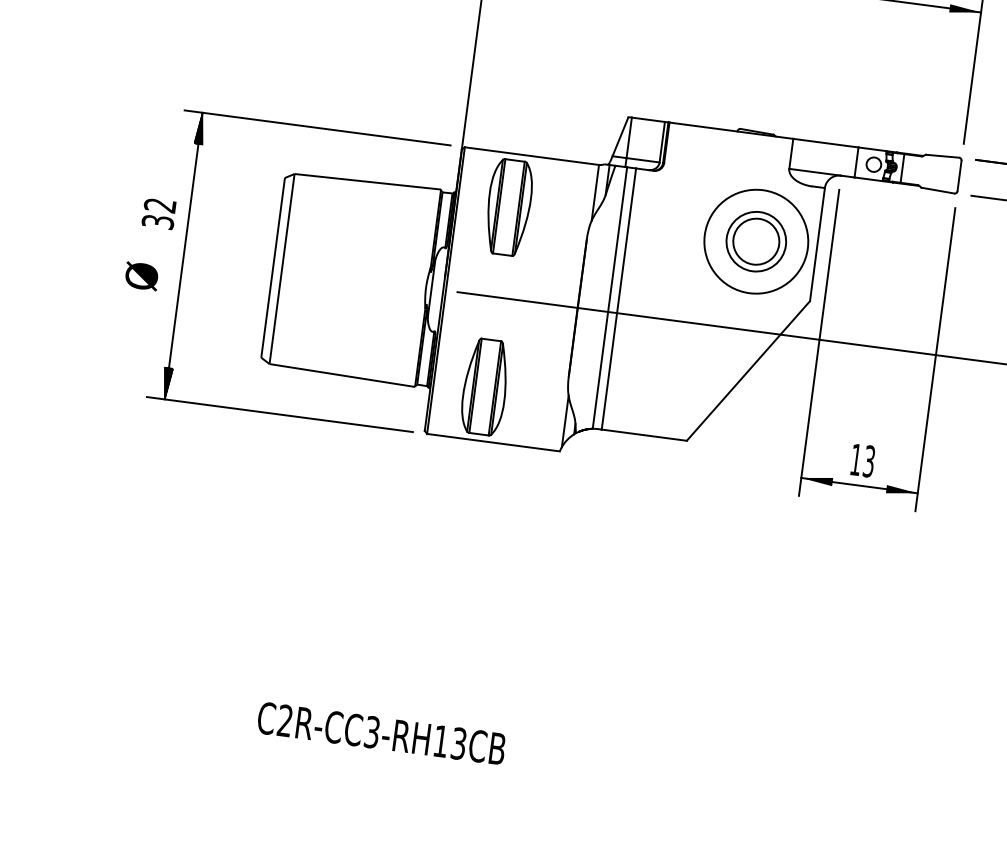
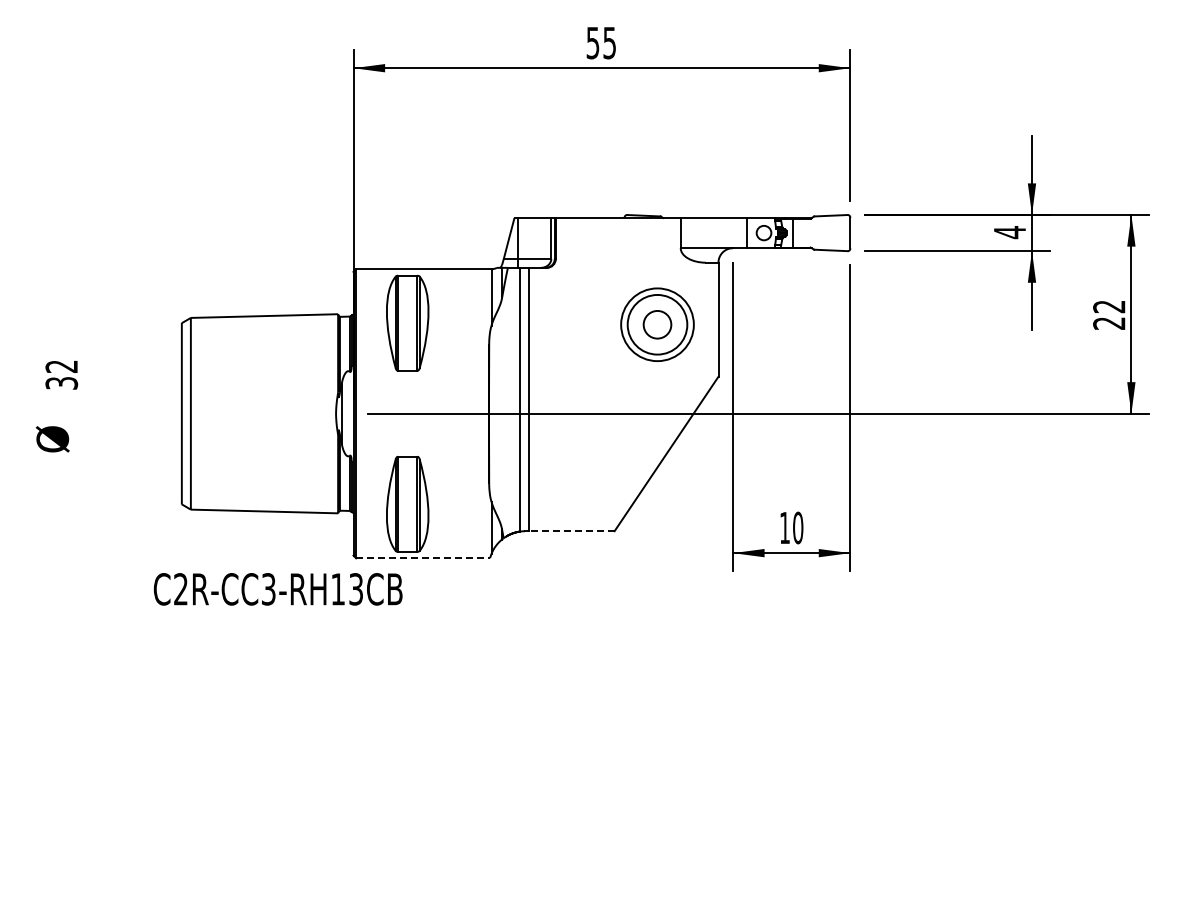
circle: (756, 241) -> (657, 324), size x0.6
circle: (756, 241) -> (657, 324), size x0.7
part: (184, 255) -> (92, 413), removed
line: (644, 435) -> (571, 531), solid -> dashed
line: (493, 442) -> (423, 558), solid -> dashed
text: (869, 461) -> (798, 527), 13 -> 10
text: (380, 733) -> (277, 589), moved

